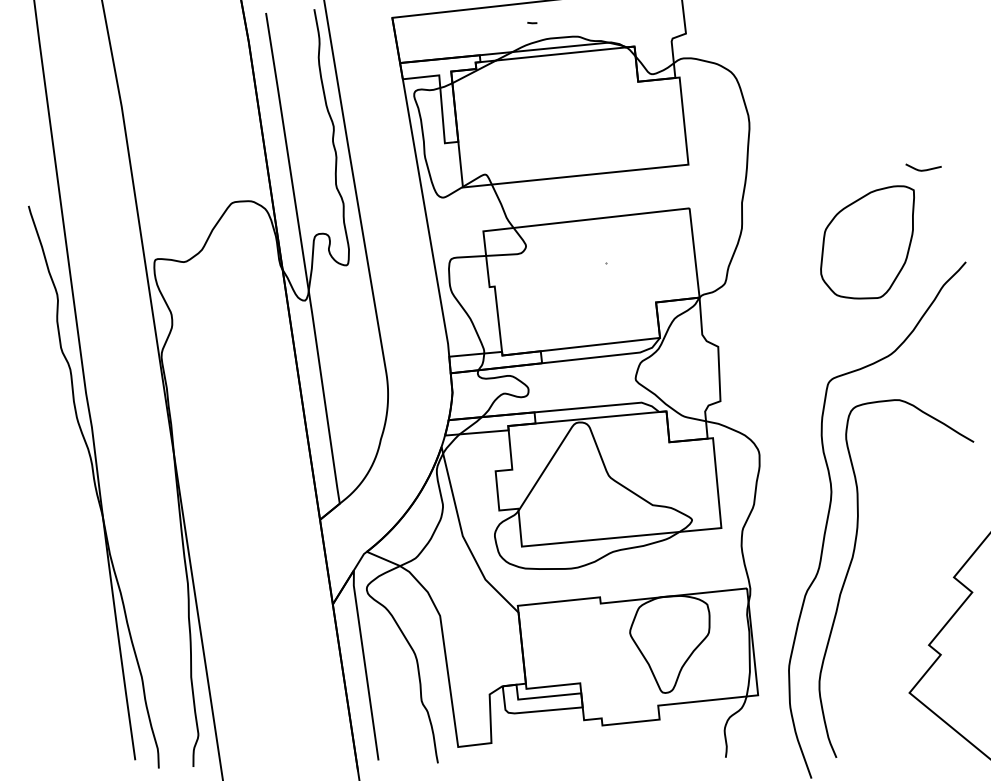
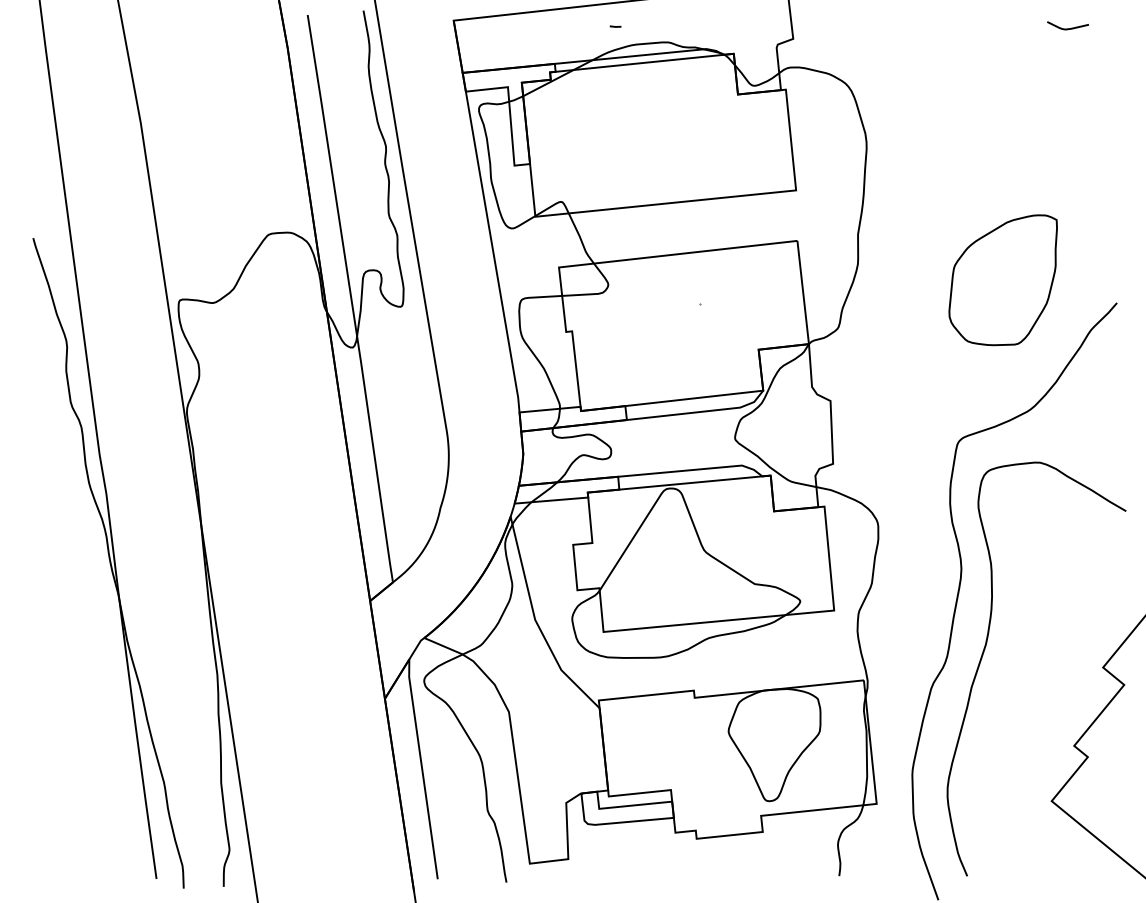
curve: (923, 169) -> (1067, 28), moved

